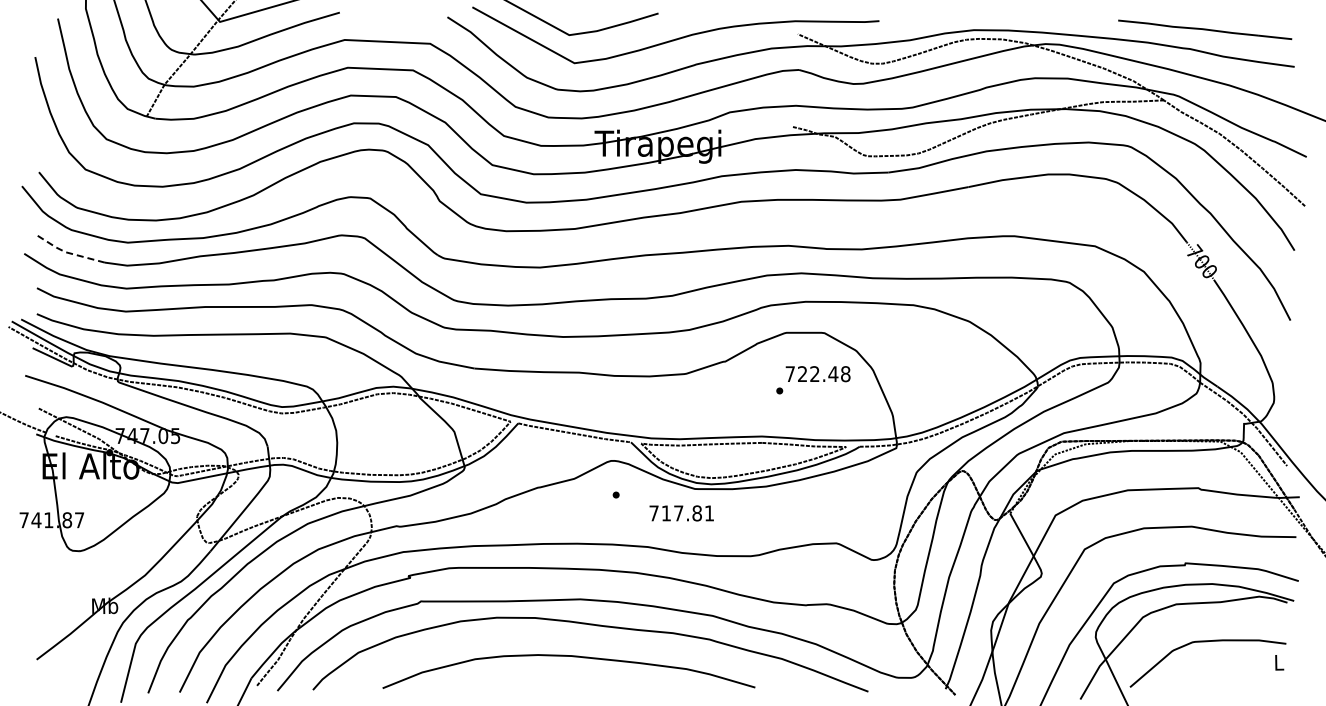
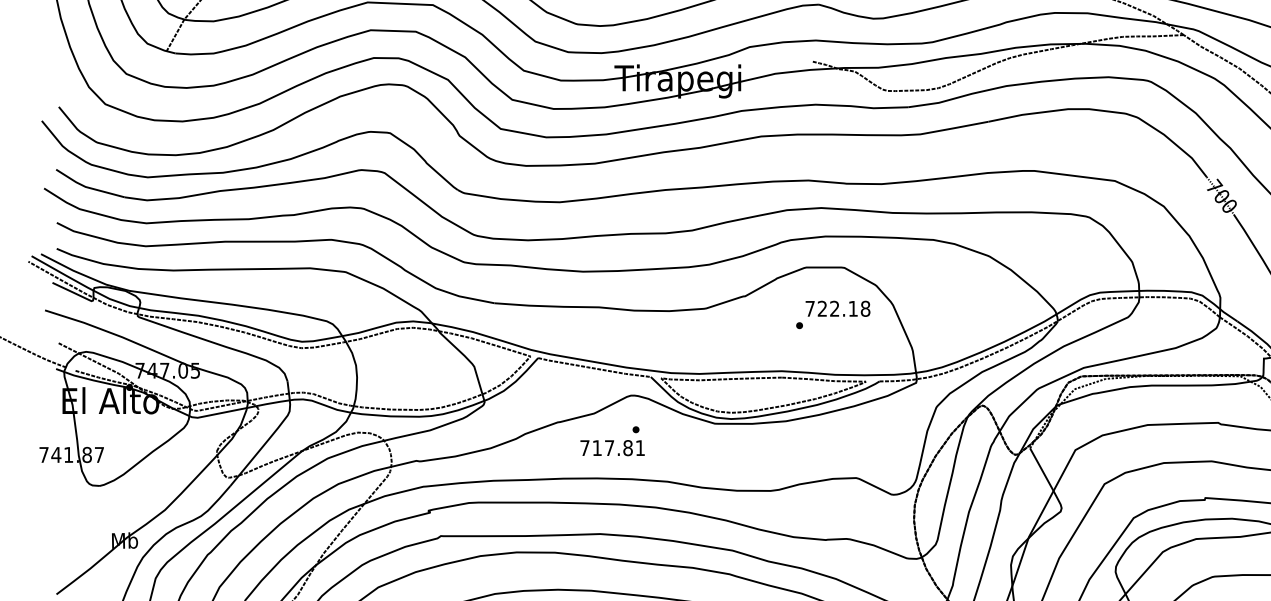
line: (67, 252) -> (87, 187), dashed -> solid
text: (833, 373) -> (853, 308), 722.48 -> 722.18
text: (681, 513) -> (612, 448), moved

